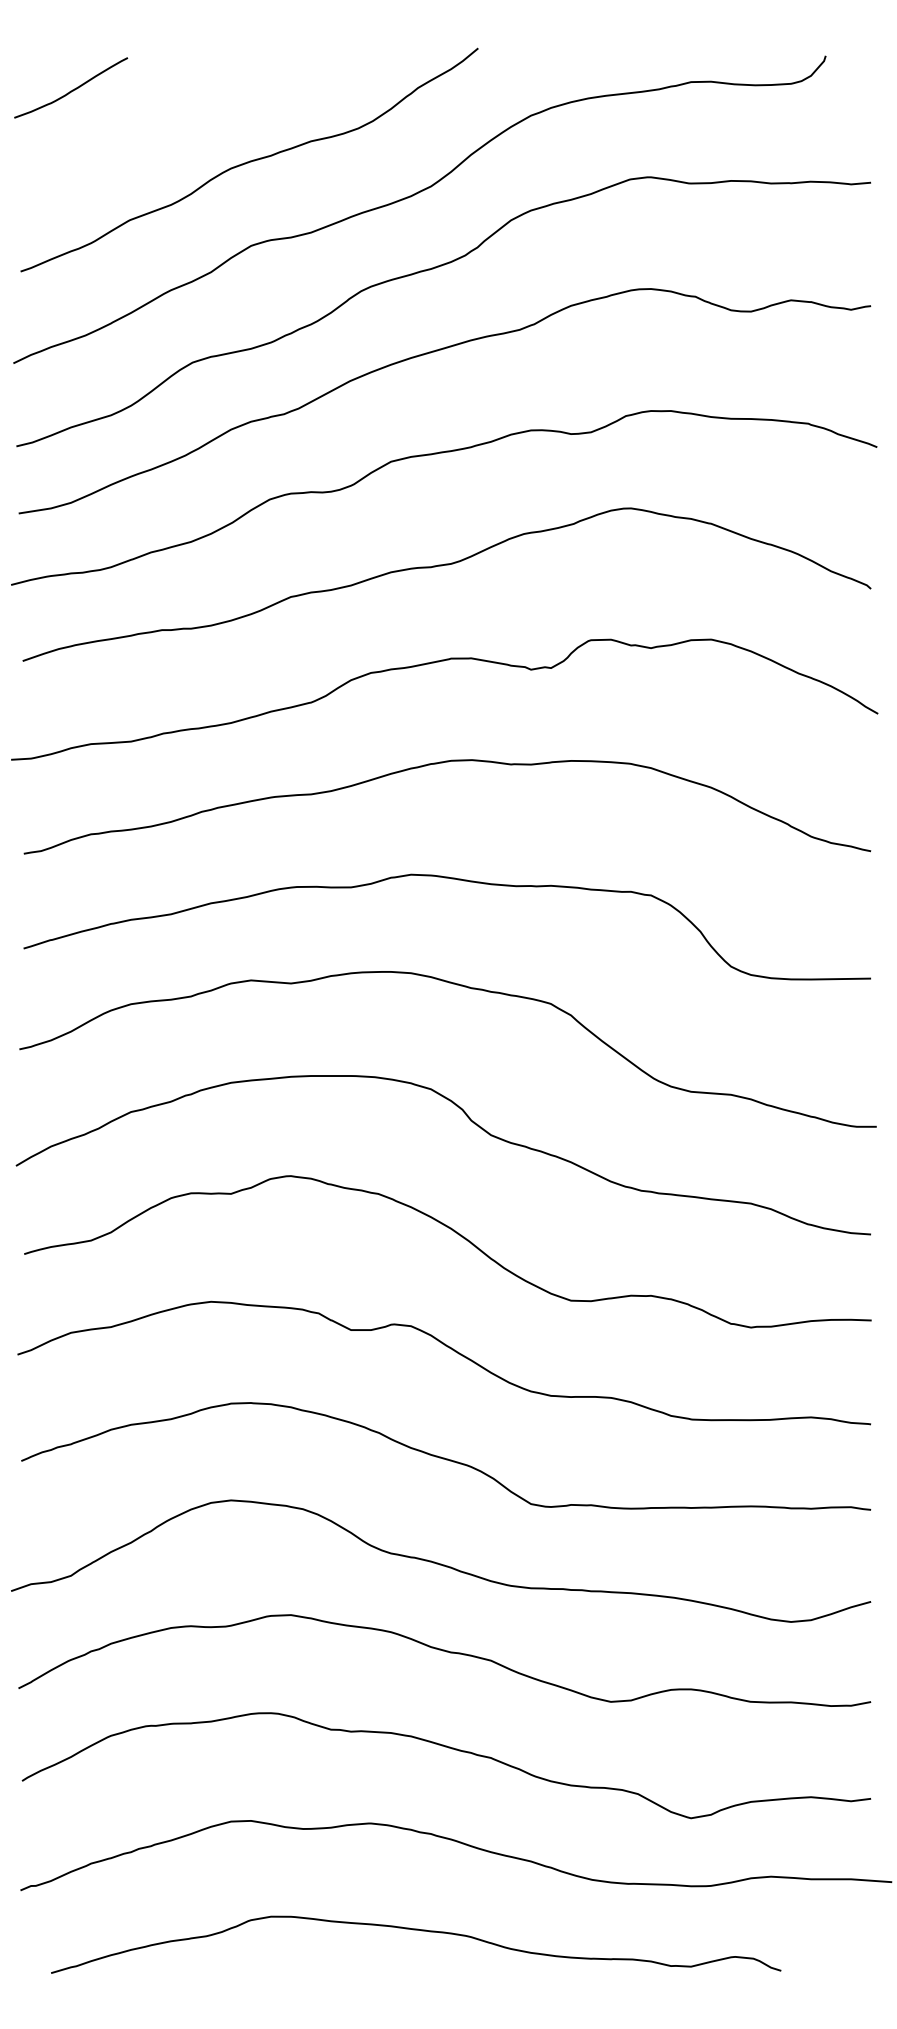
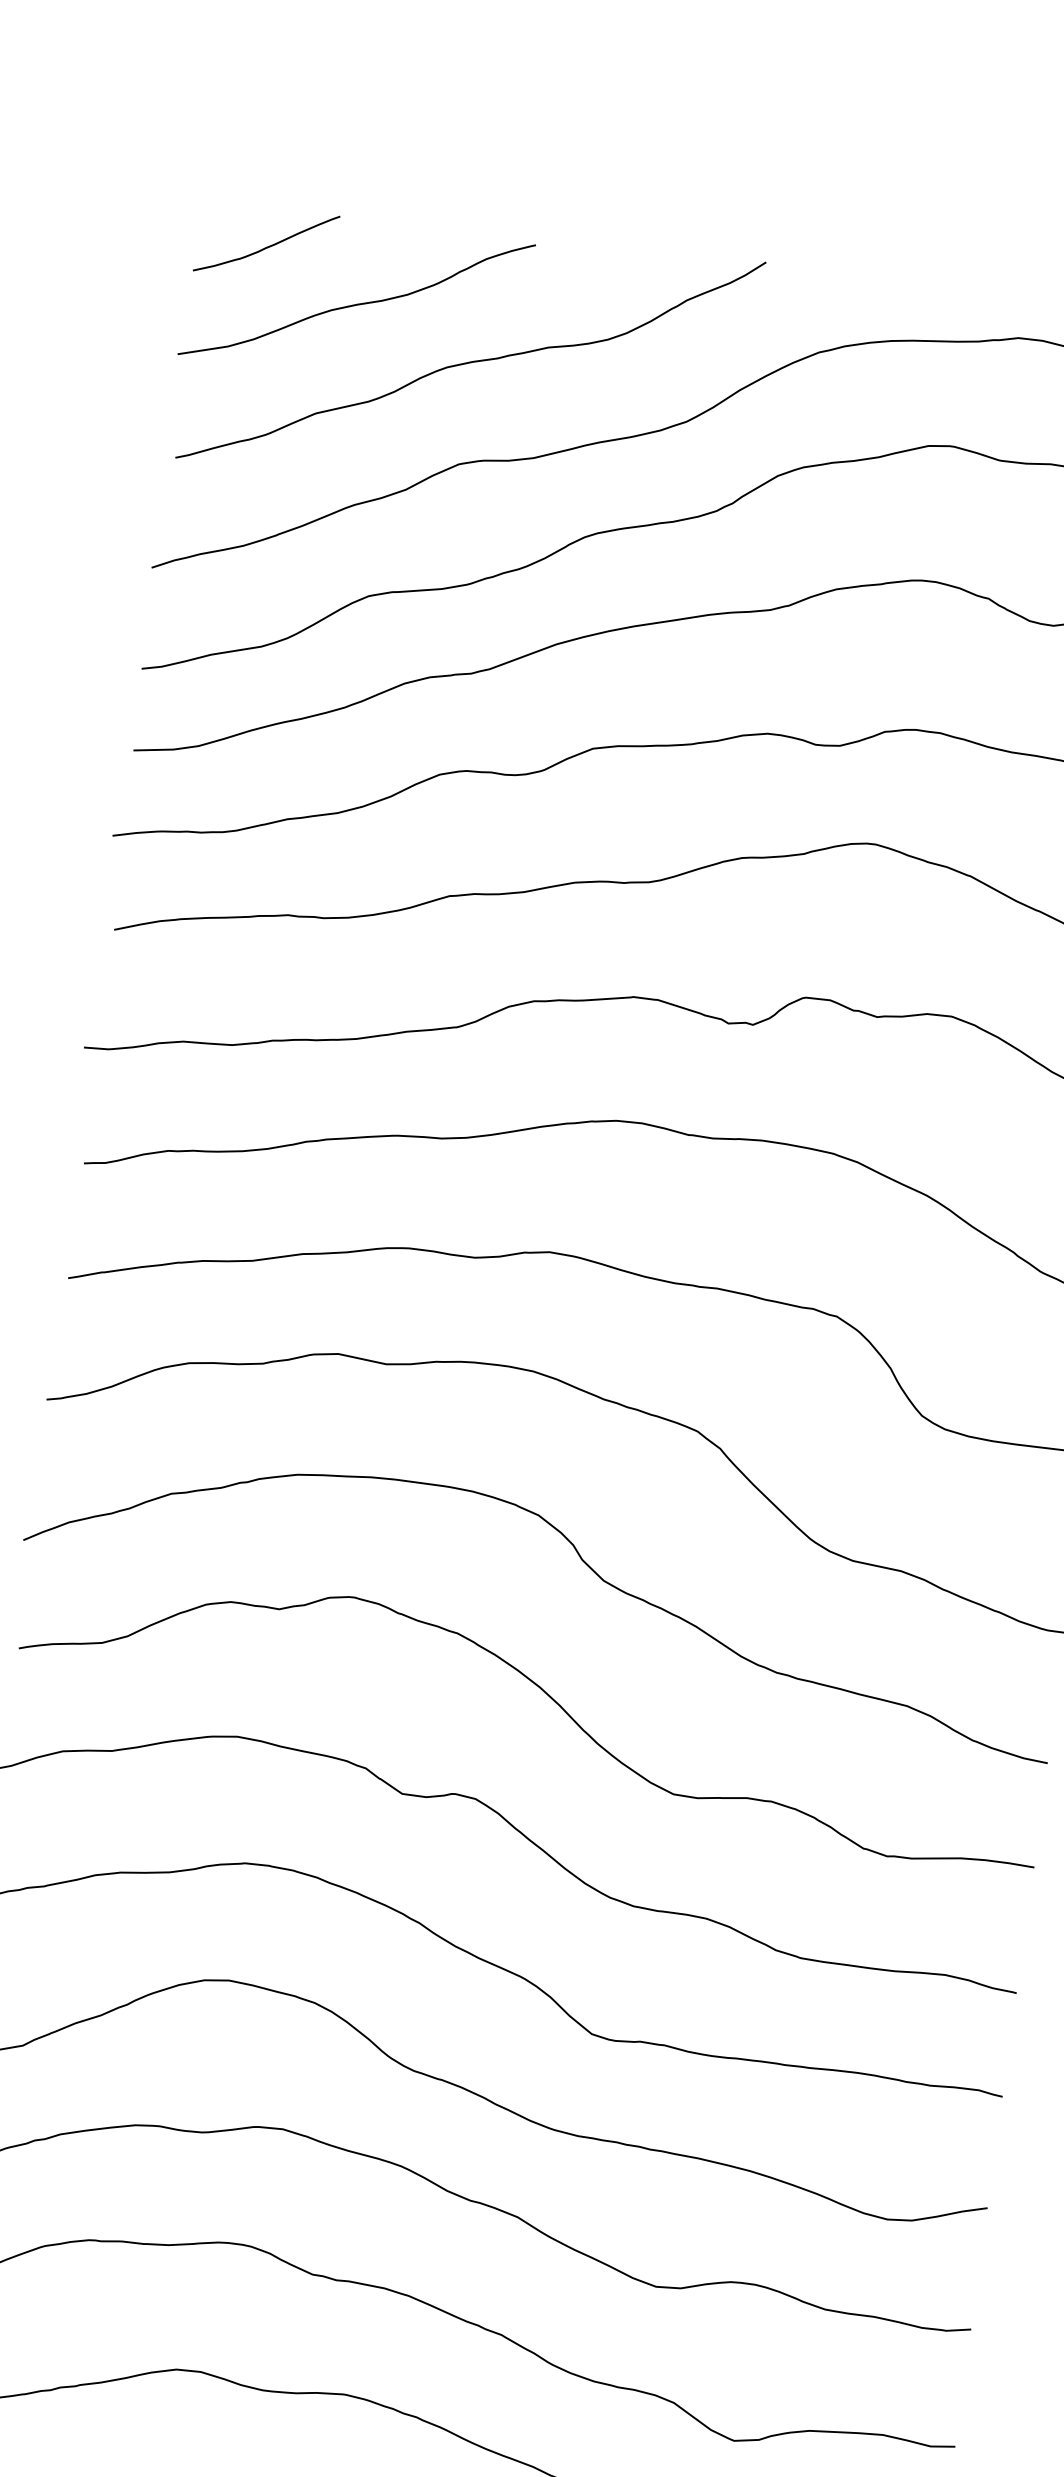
curve: (150, 126) -> (356, 303), added

